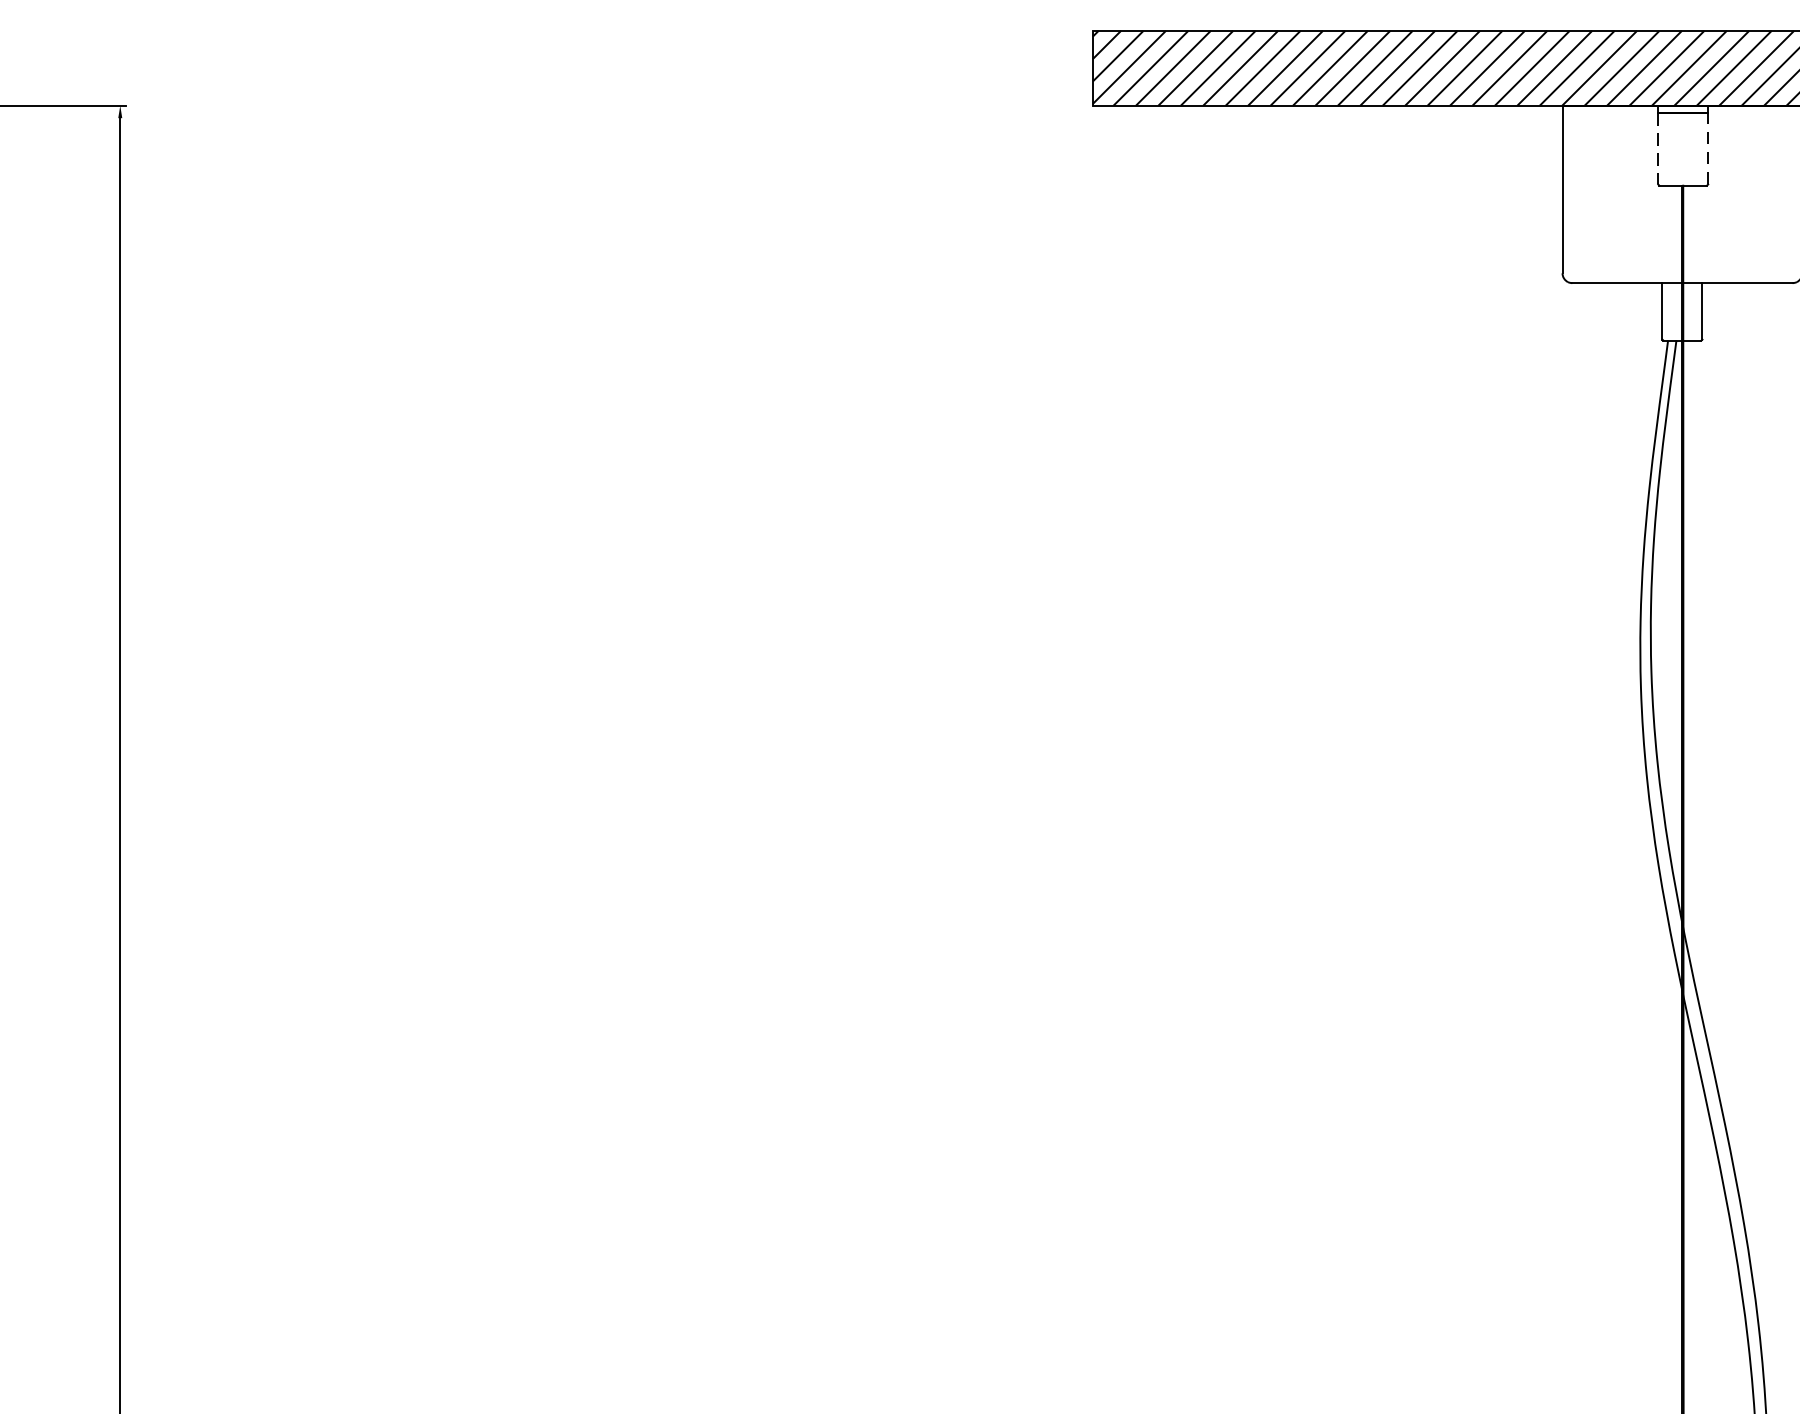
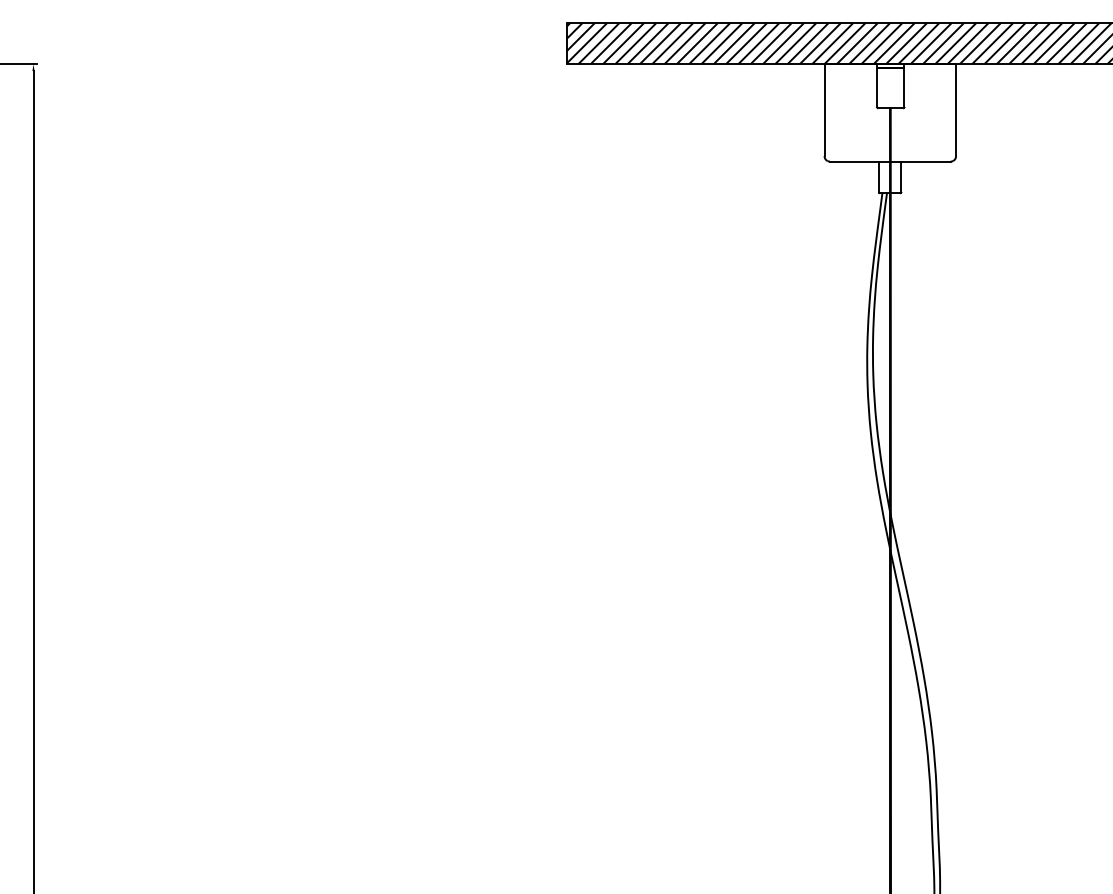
line: (1659, 148) -> (877, 87), dashed -> solid
line: (1708, 148) -> (904, 87), dashed -> solid

